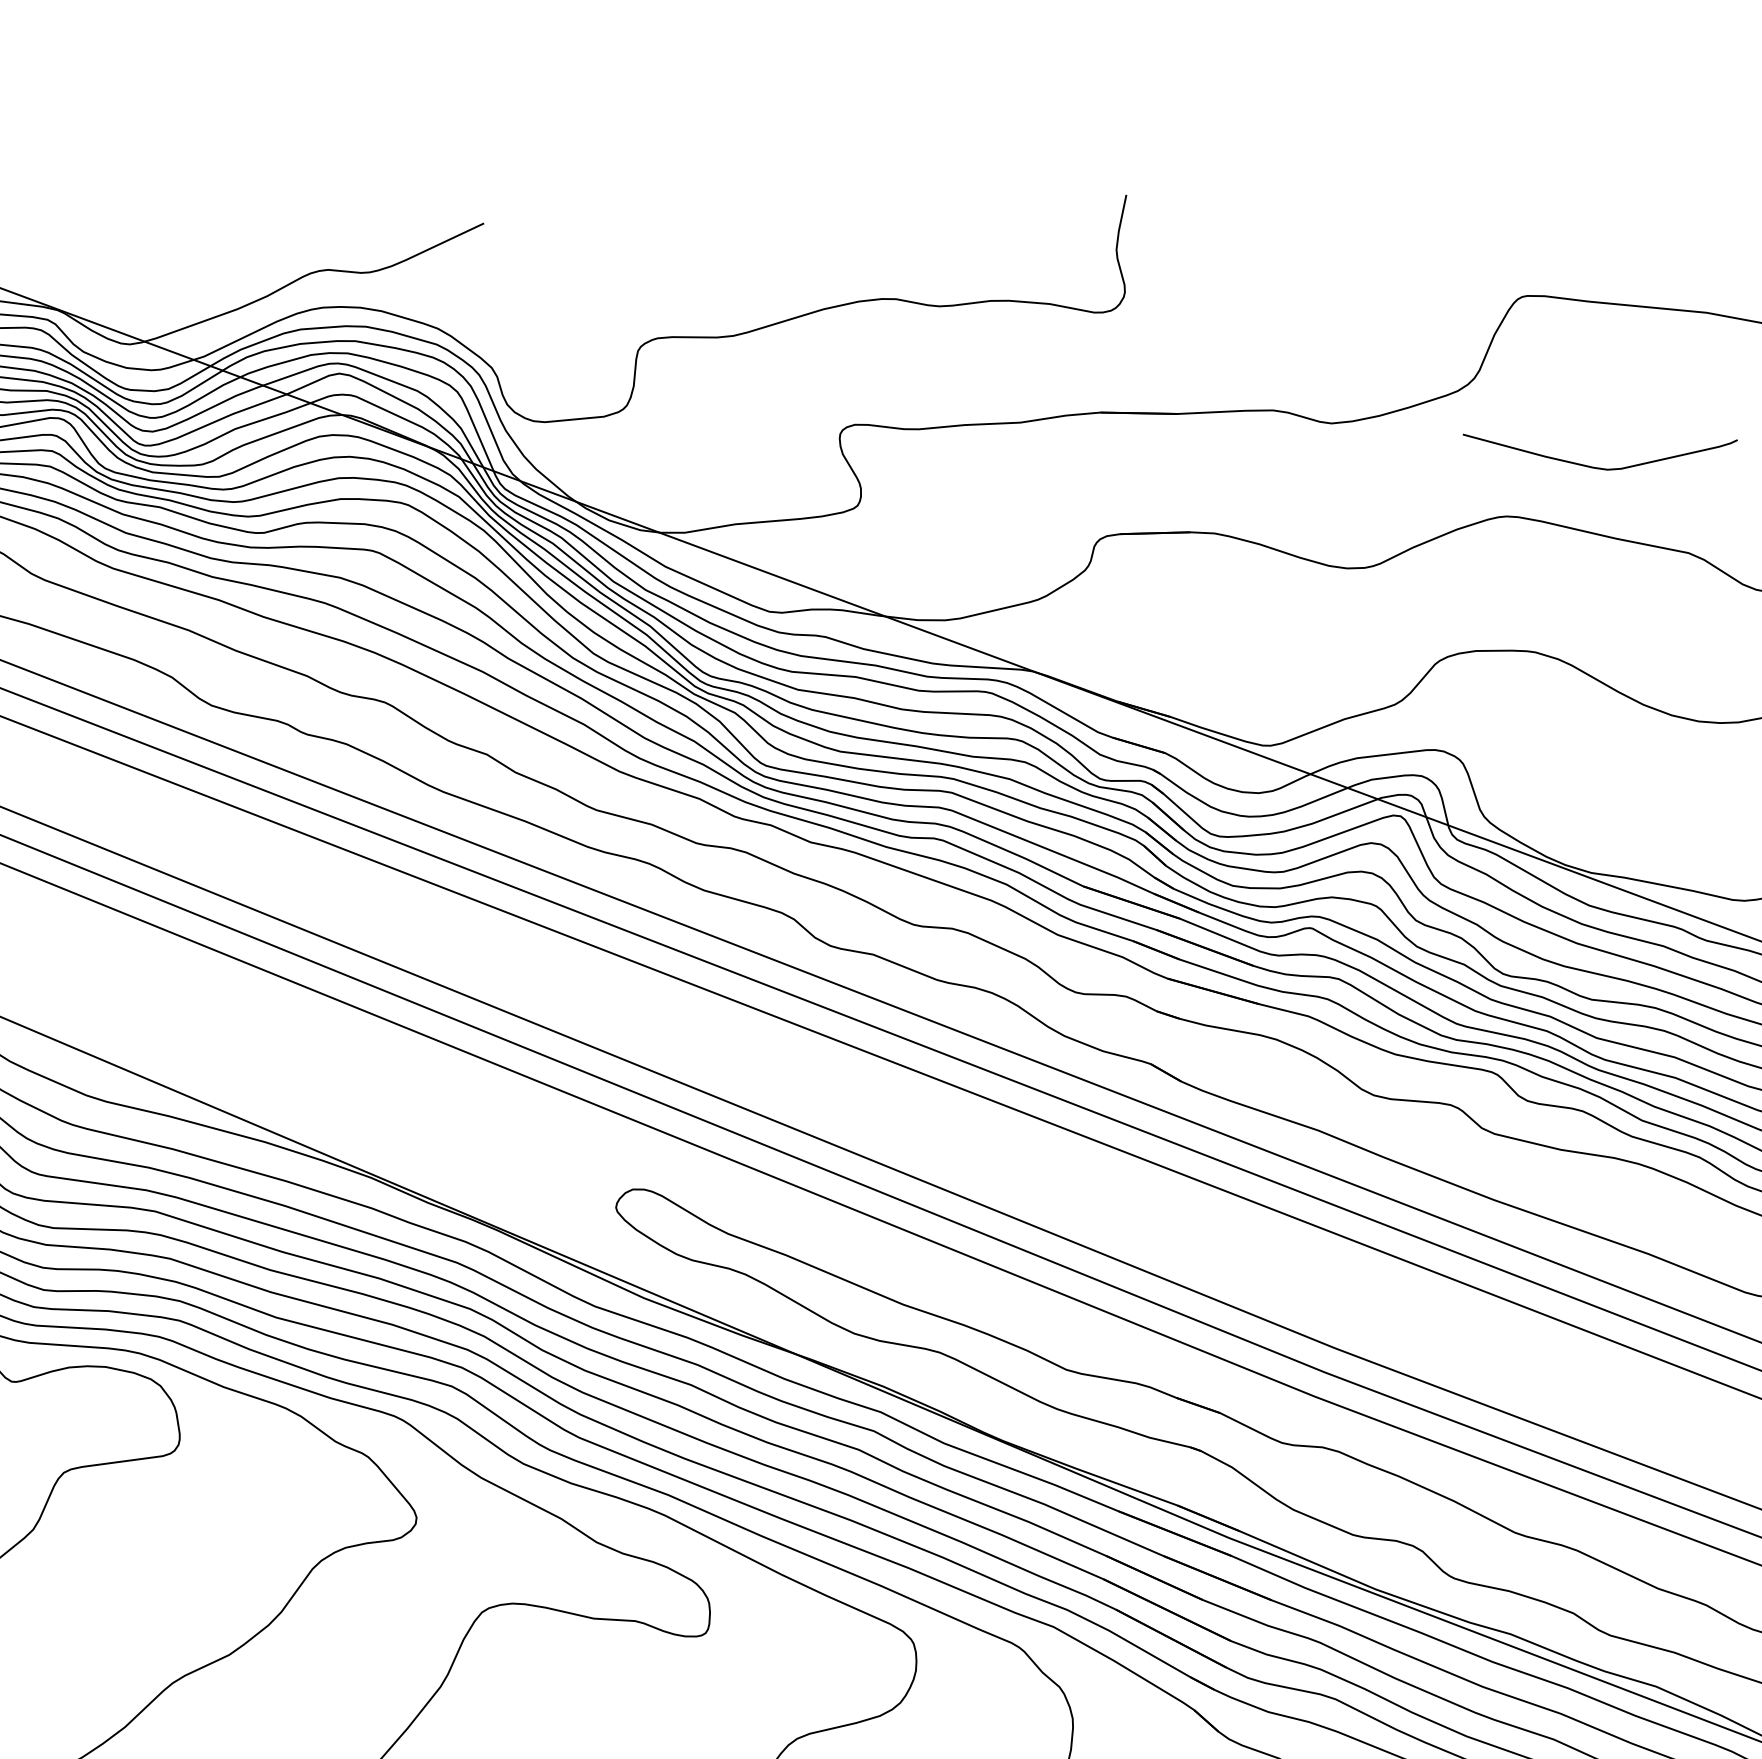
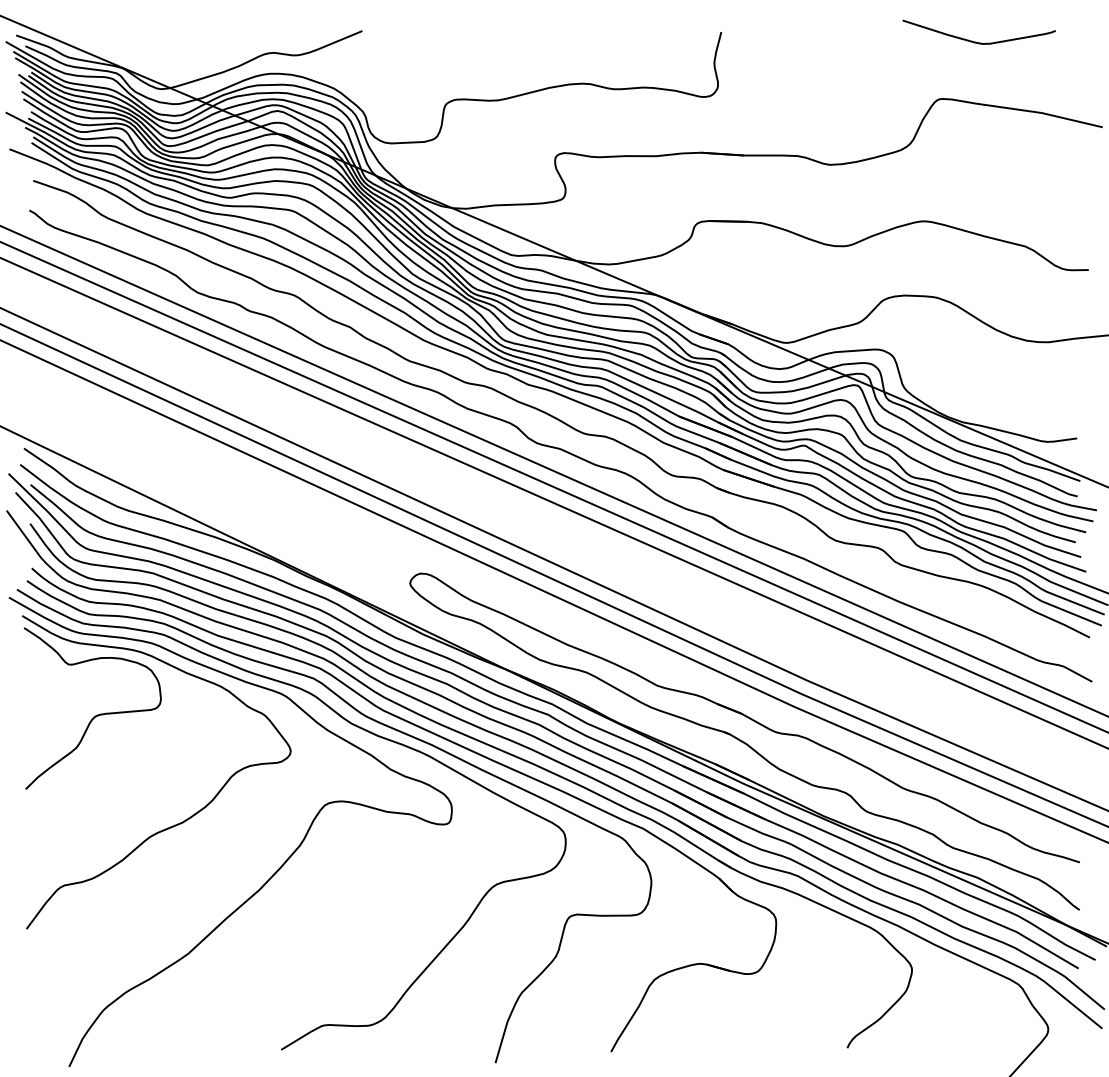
curve: (1596, 465) -> (976, 41), moved

